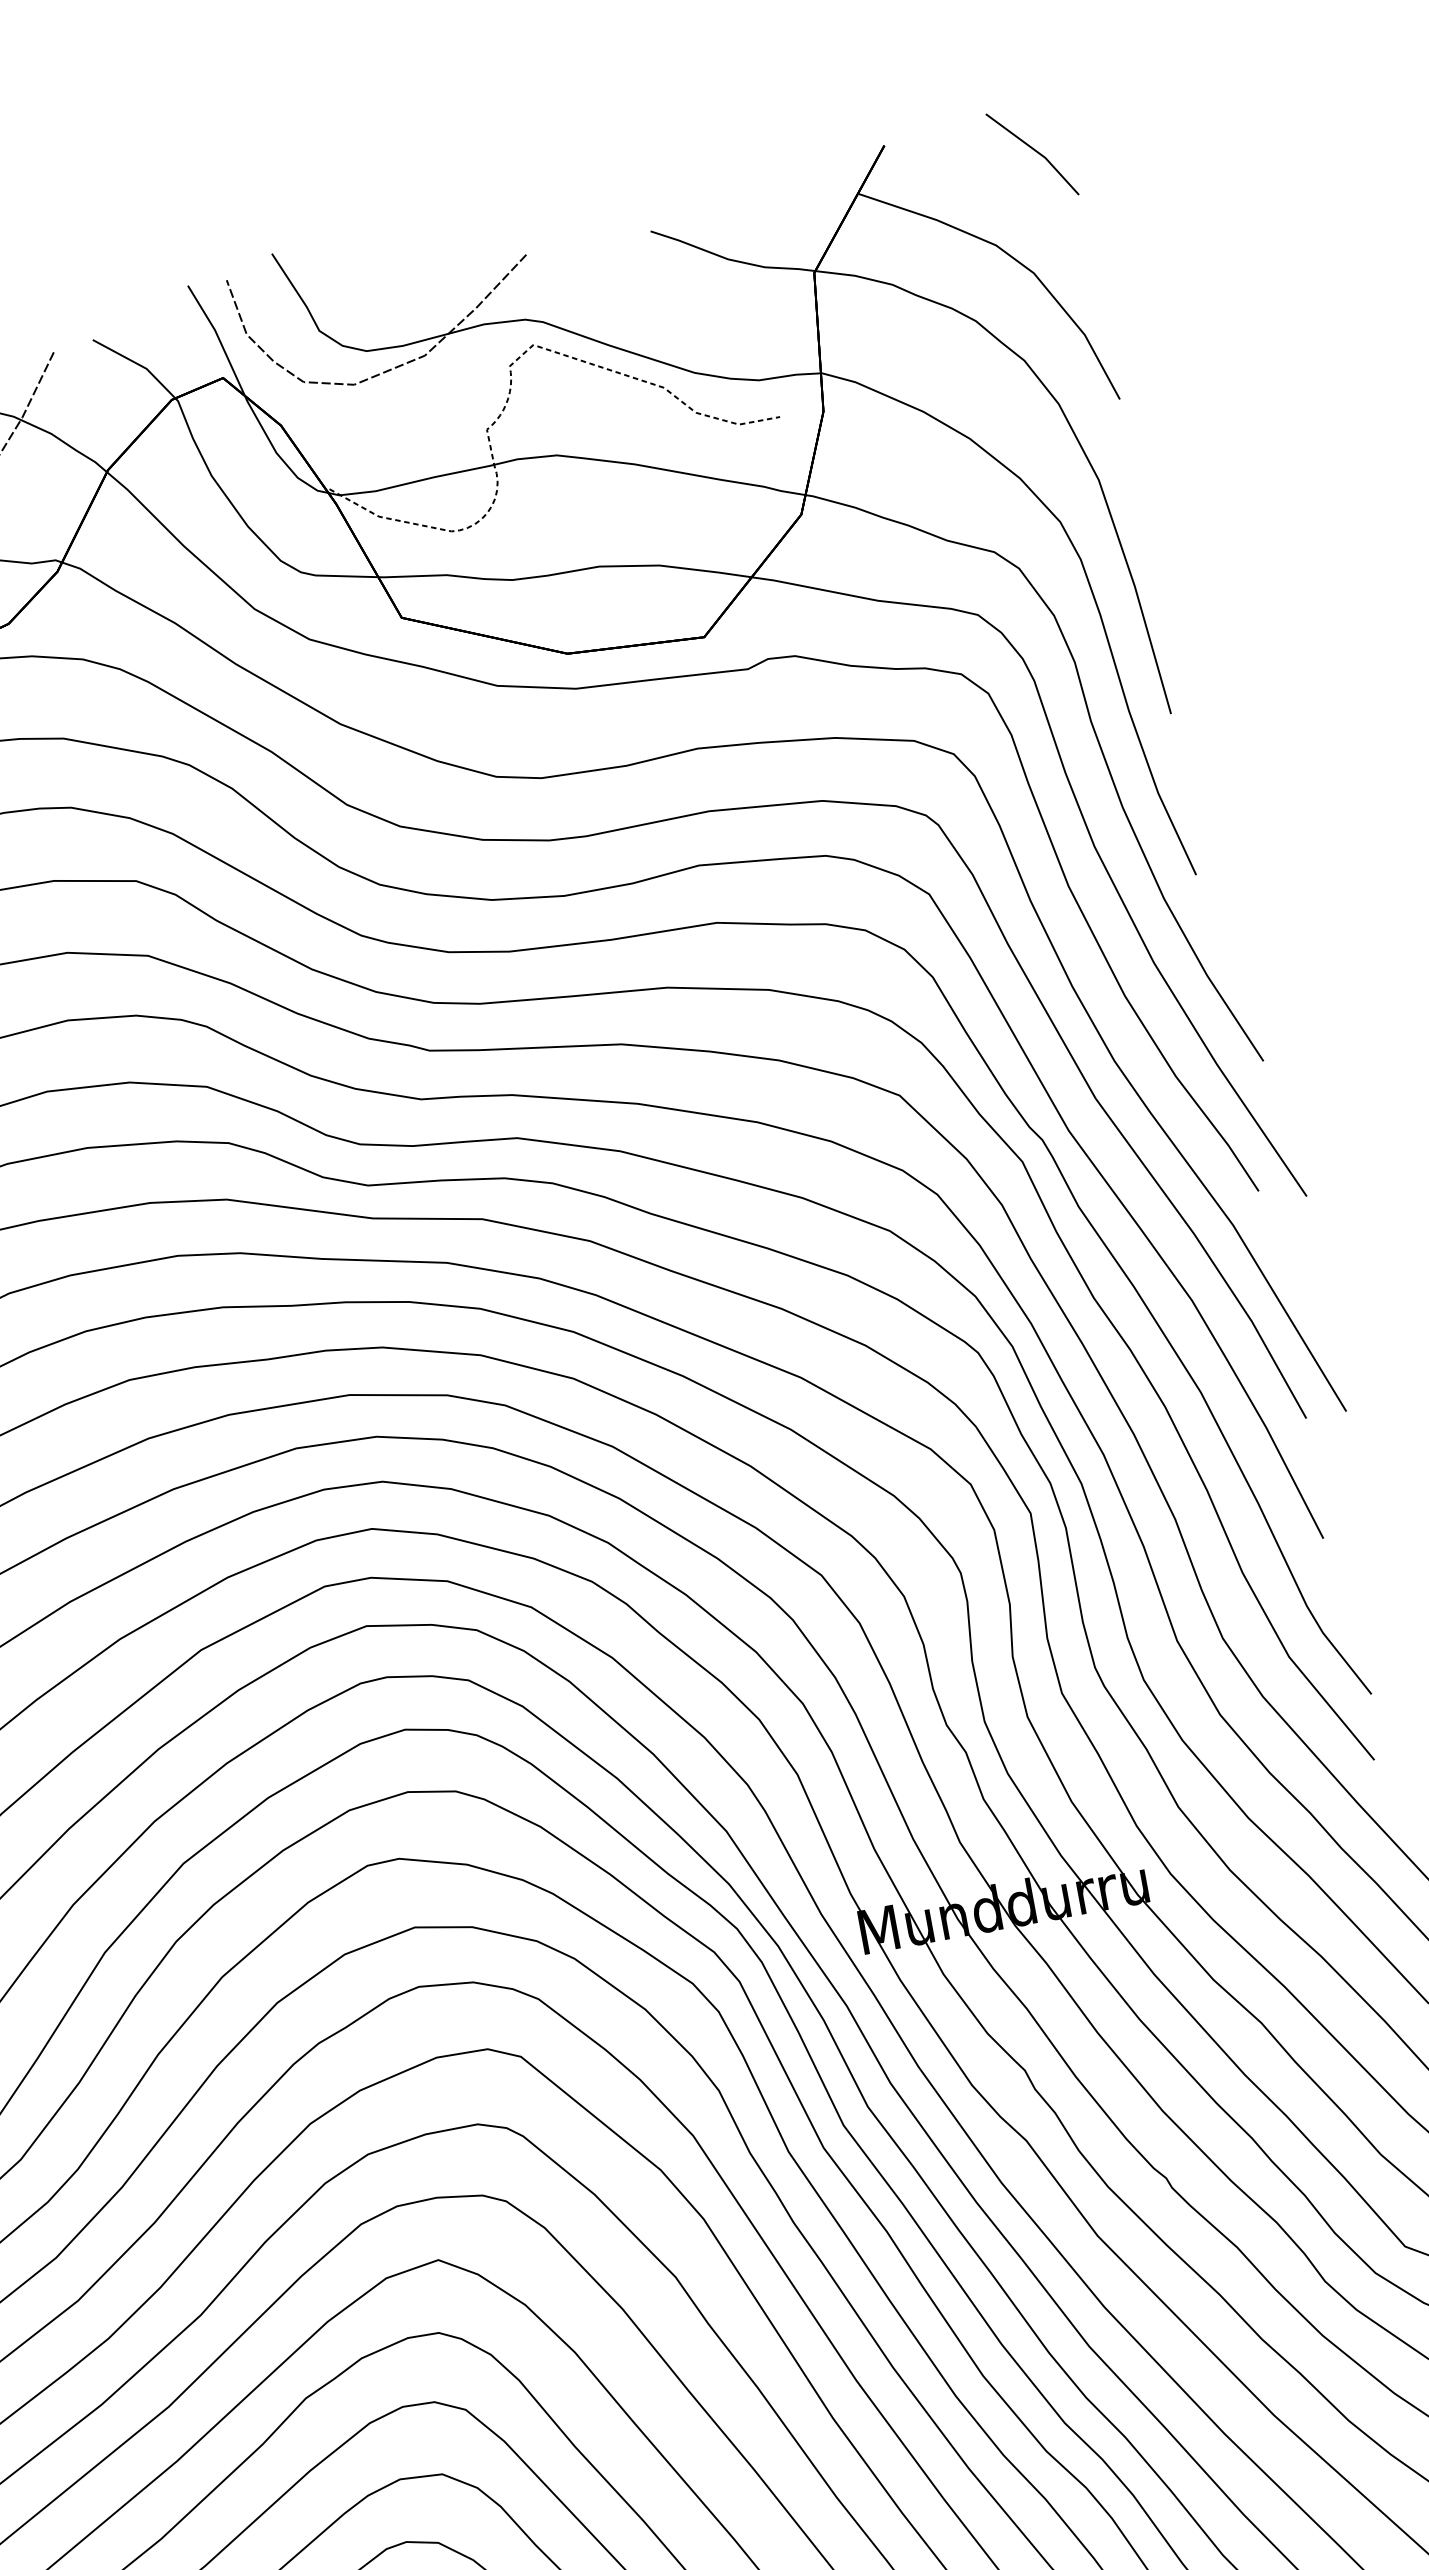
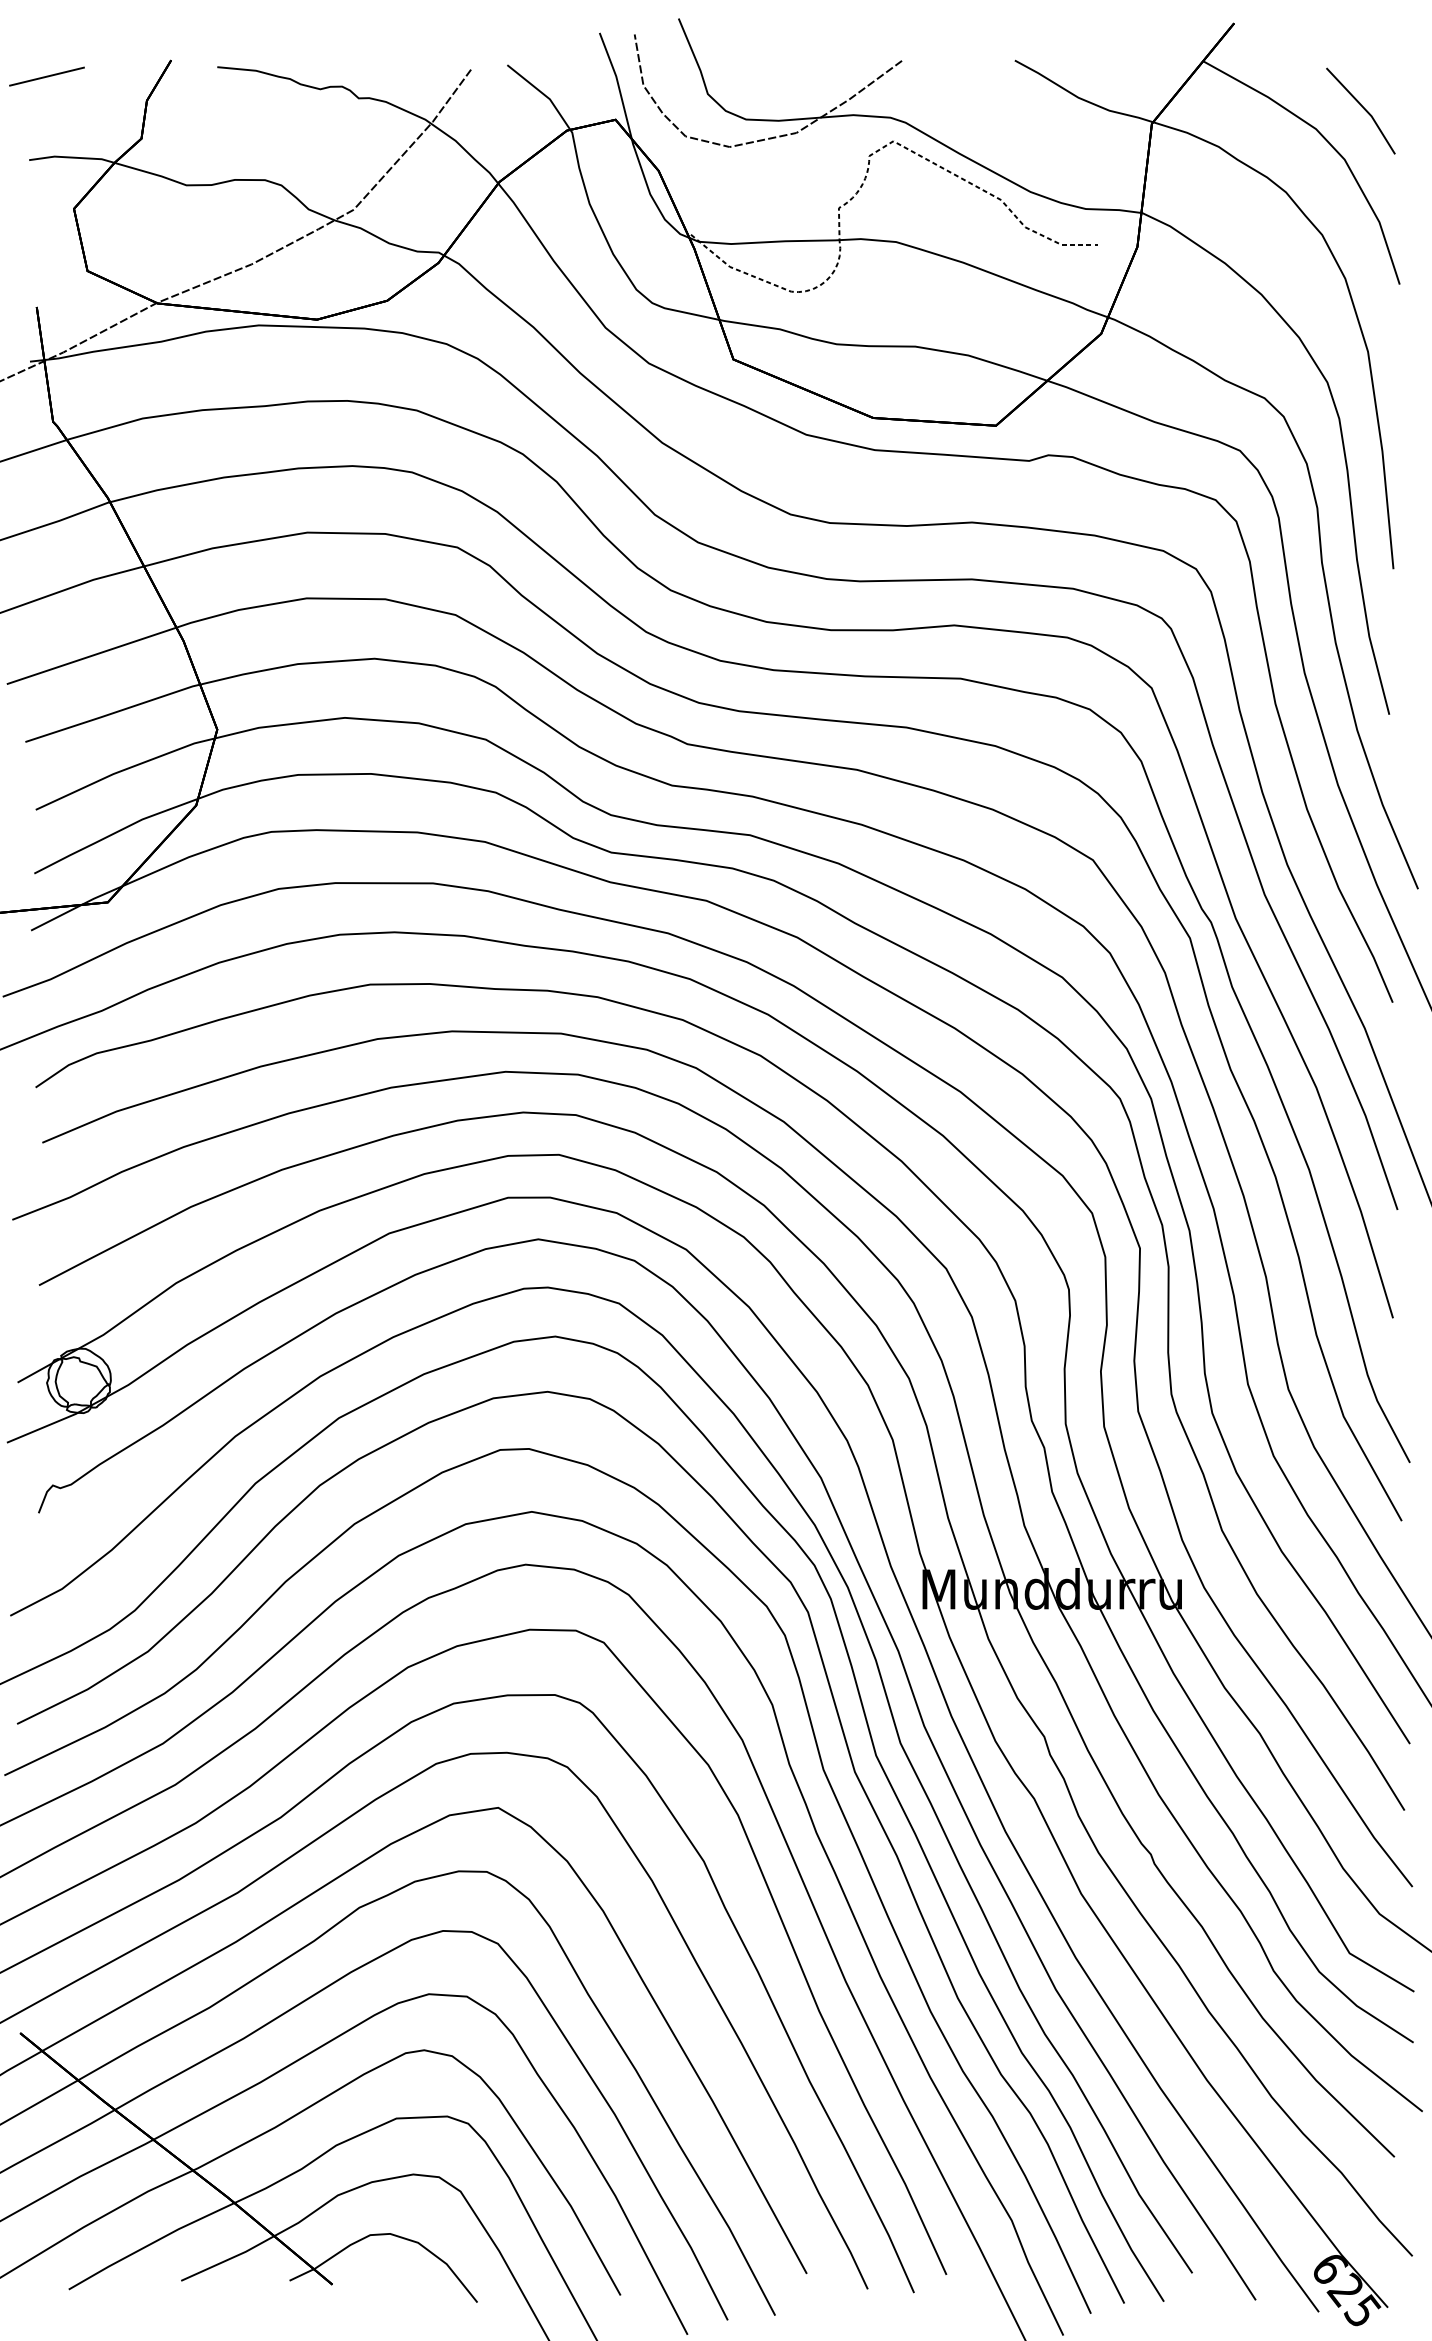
line: (1035, 152) -> (1363, 109), moved

